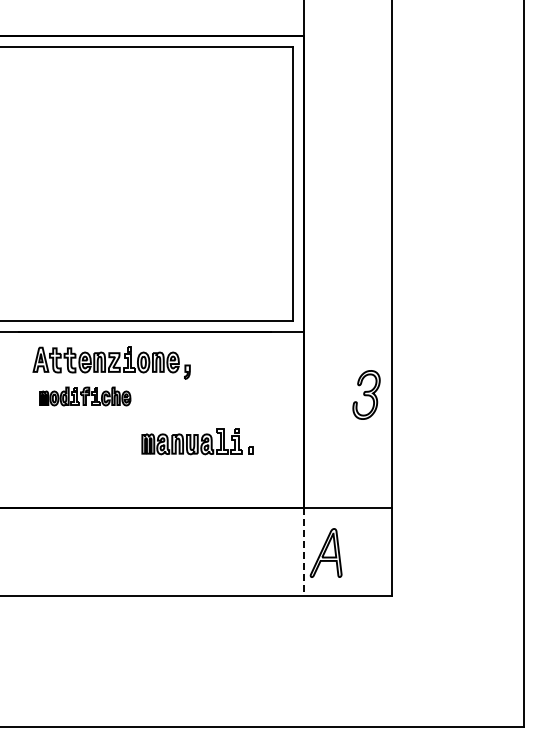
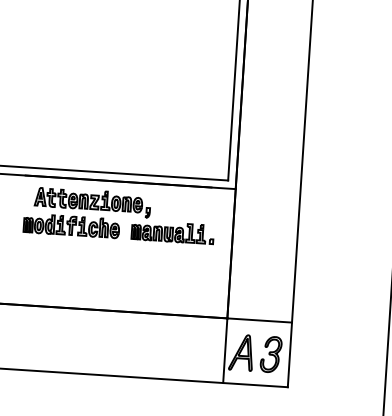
part: (366, 394) -> (271, 354), moved
part: (84, 396) -> (71, 225), size x1.43
part: (197, 441) -> (172, 232), moved
line: (304, 551) -> (225, 350), dashed -> solid

